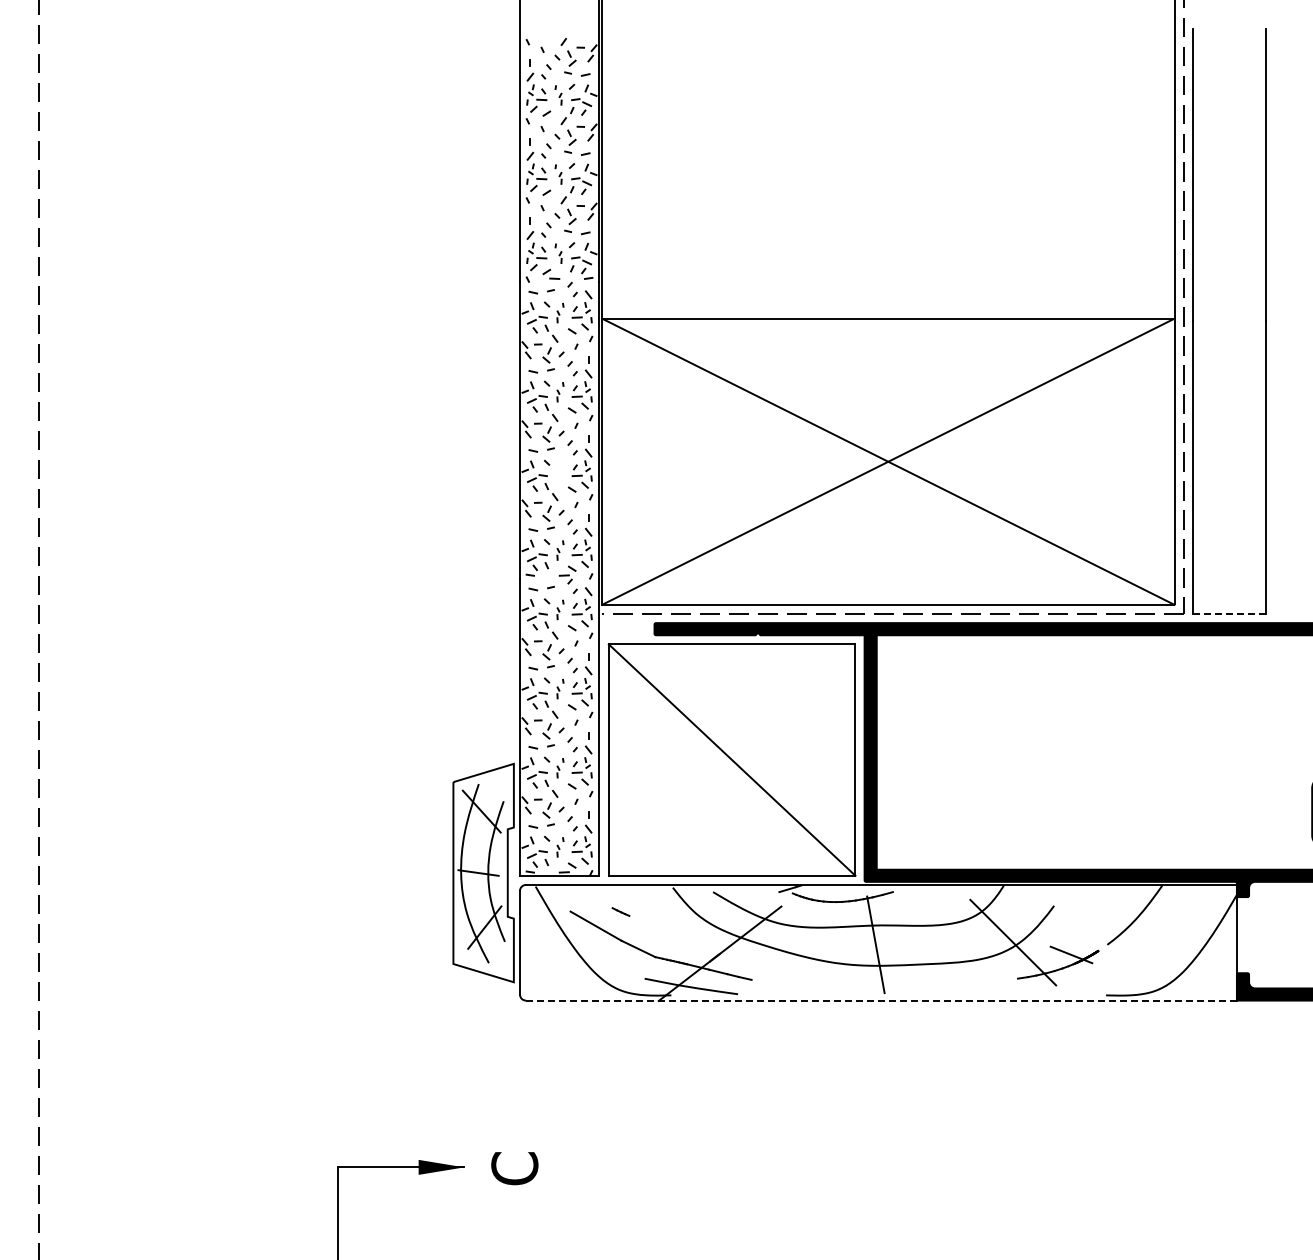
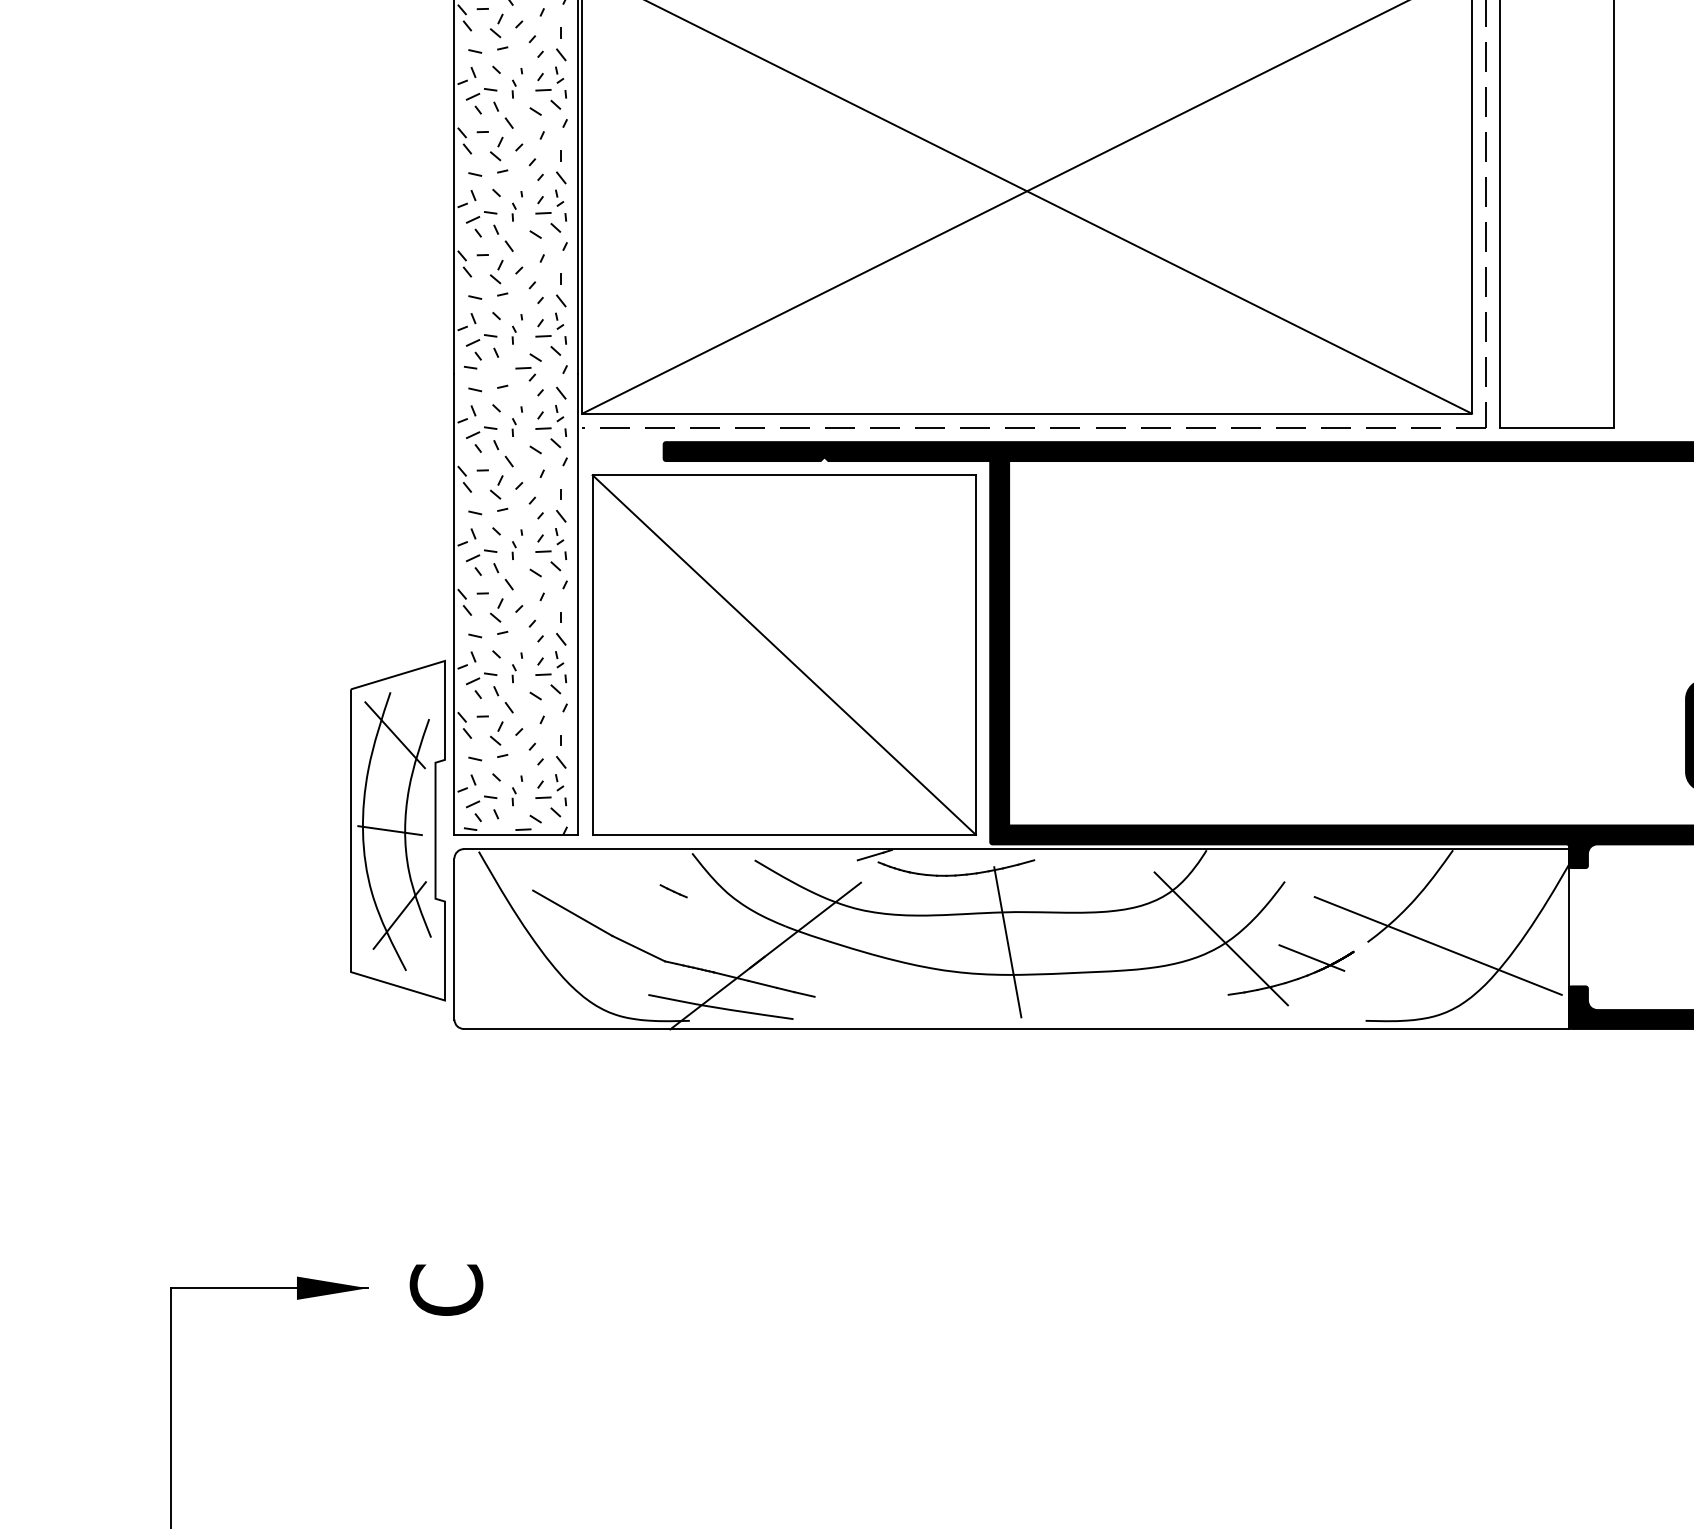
part: (560, 471) -> (517, 206), added
line: (1229, 613) -> (1557, 427), dashed -> solid
line: (620, 911) -> (672, 890), moved
line: (1152, 946) -> (1437, 944), added
line: (881, 1000) -> (1016, 1028), dashed -> solid

